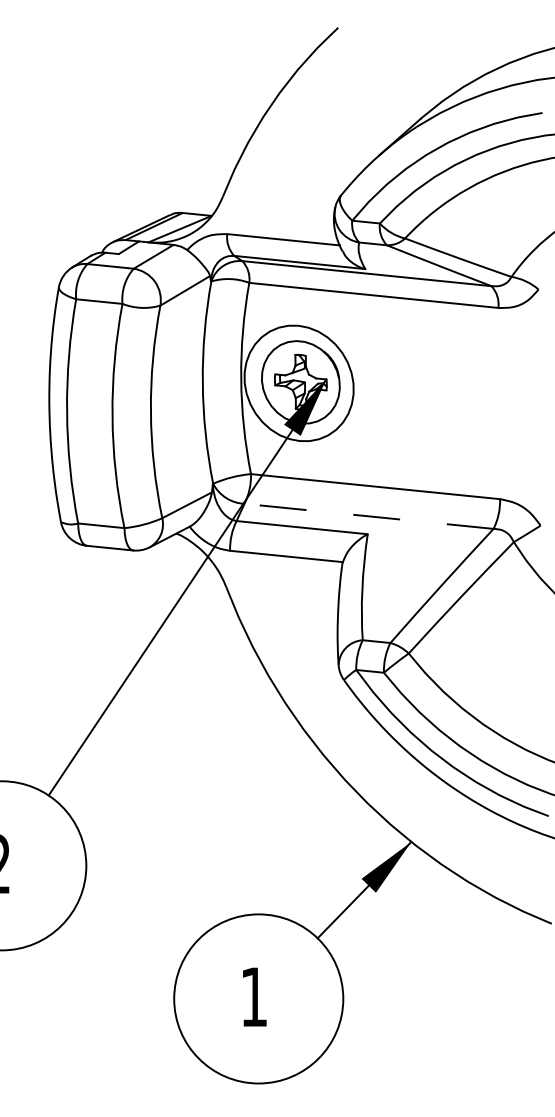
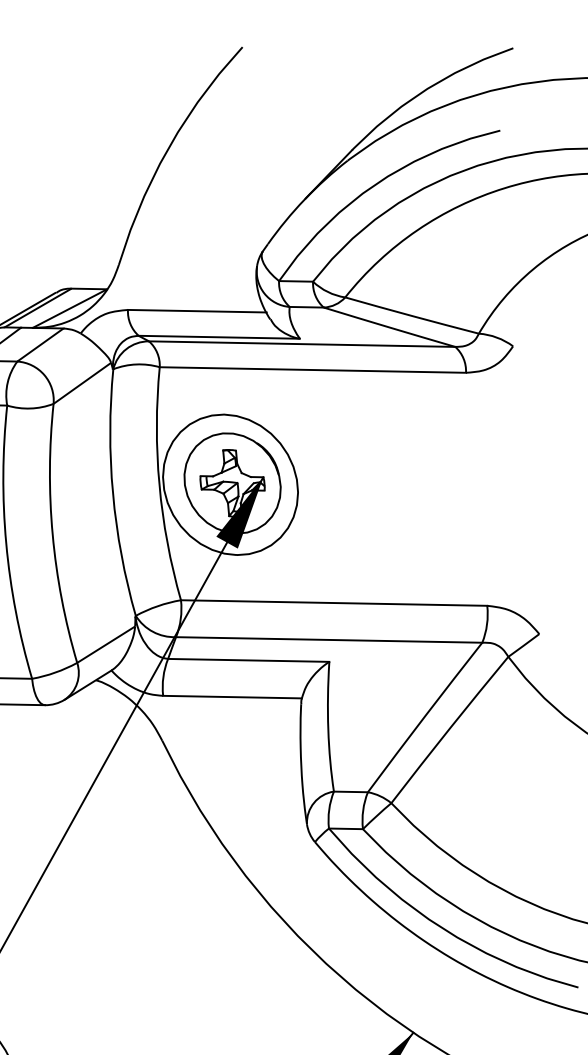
line: (368, 516) -> (328, 640), dashed -> solid

